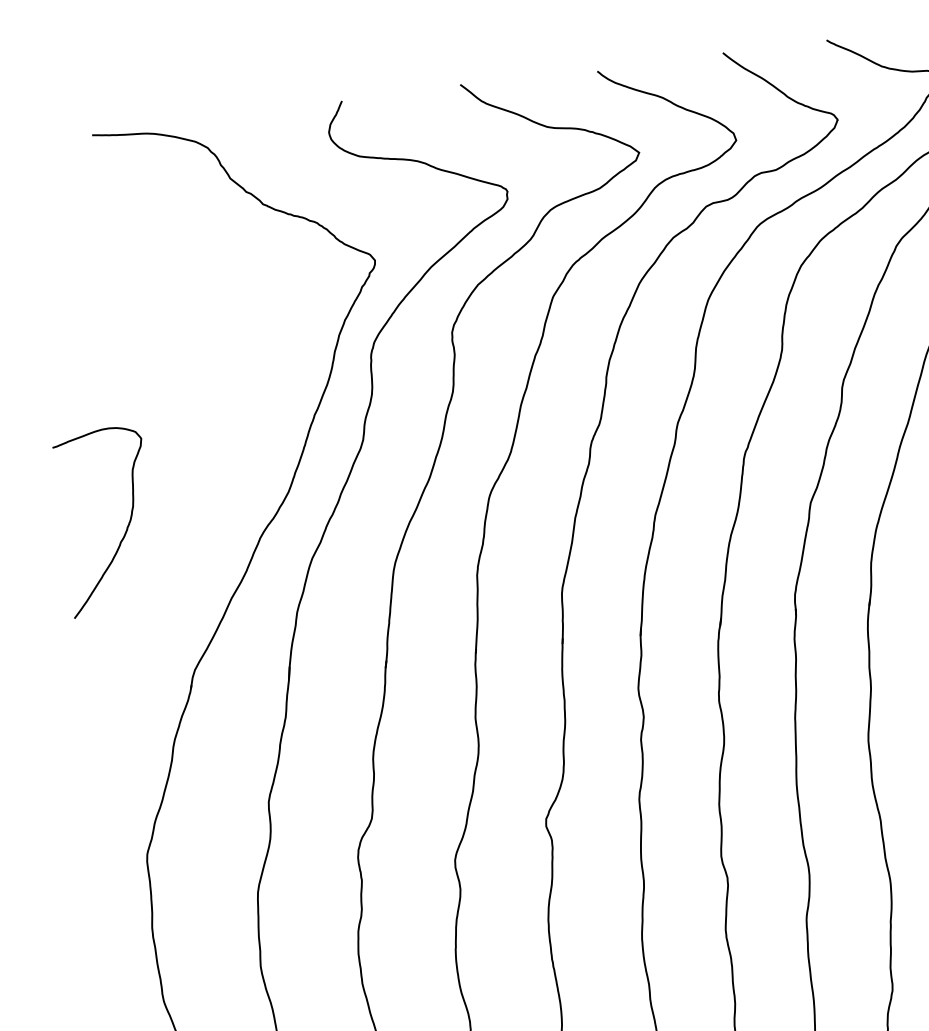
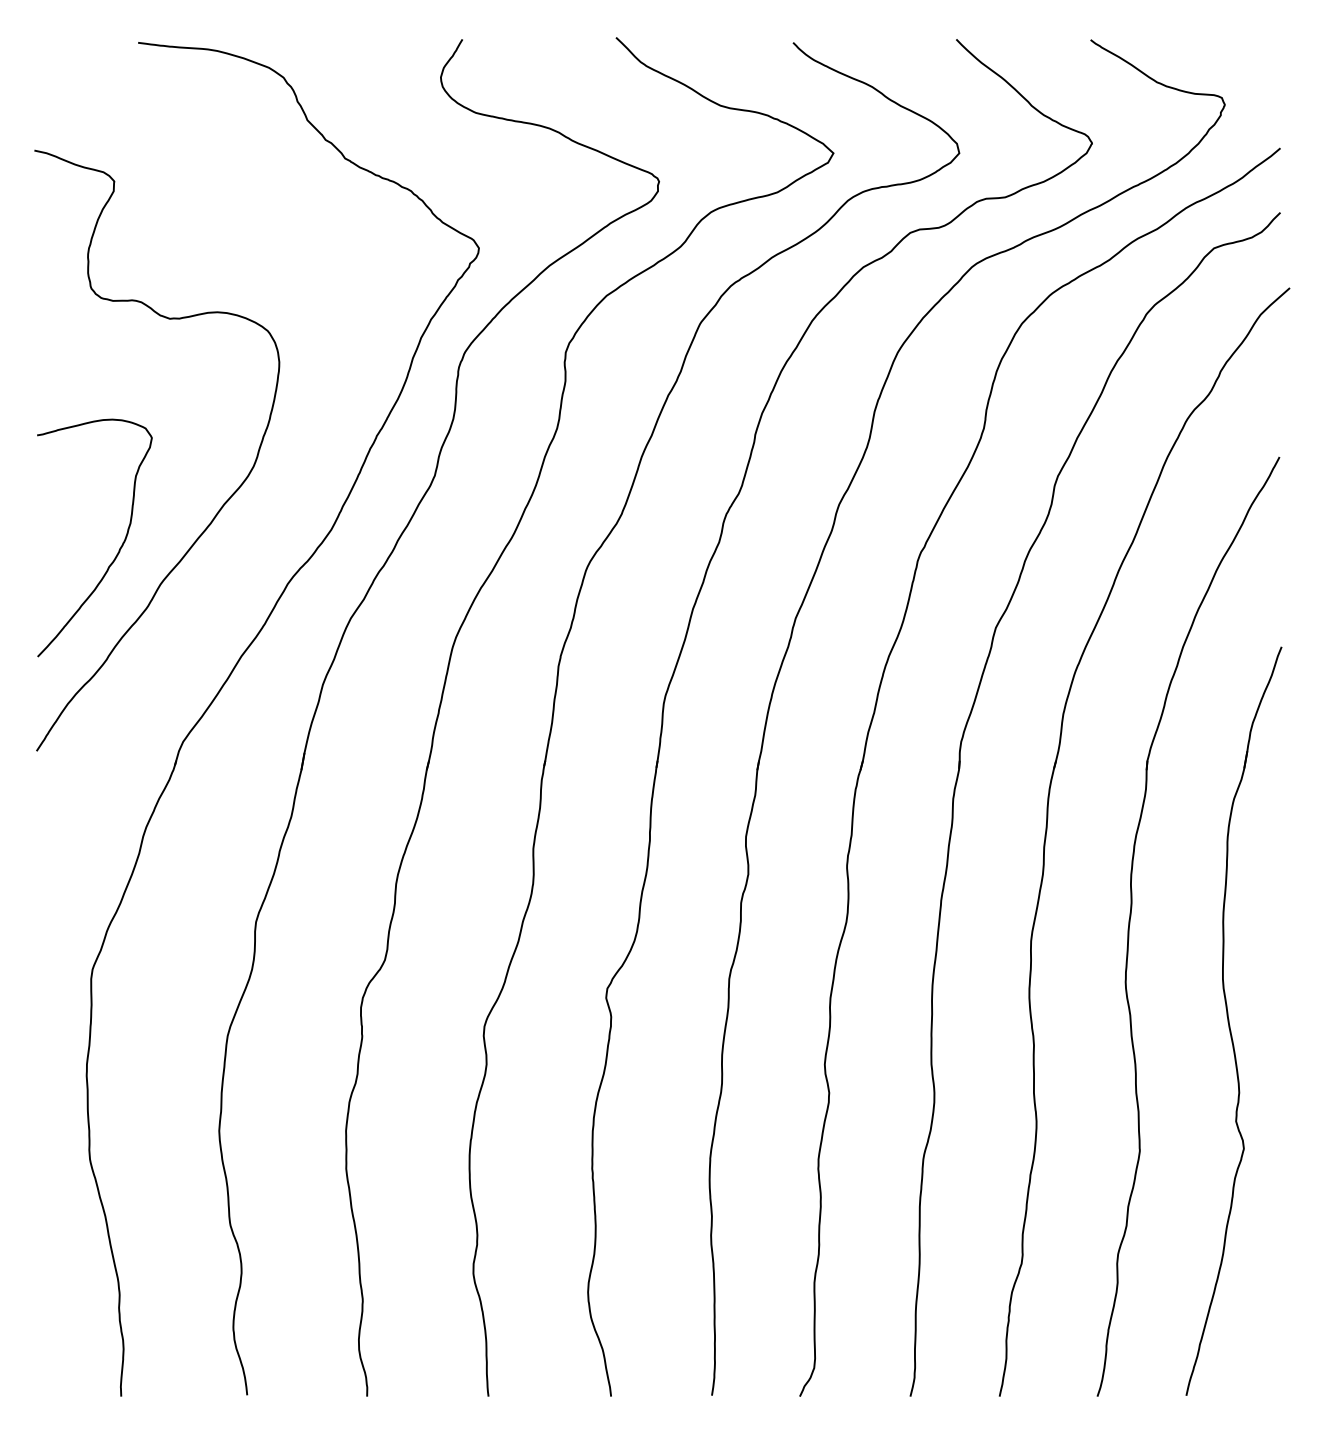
curve: (202, 482) -> (223, 503), added

